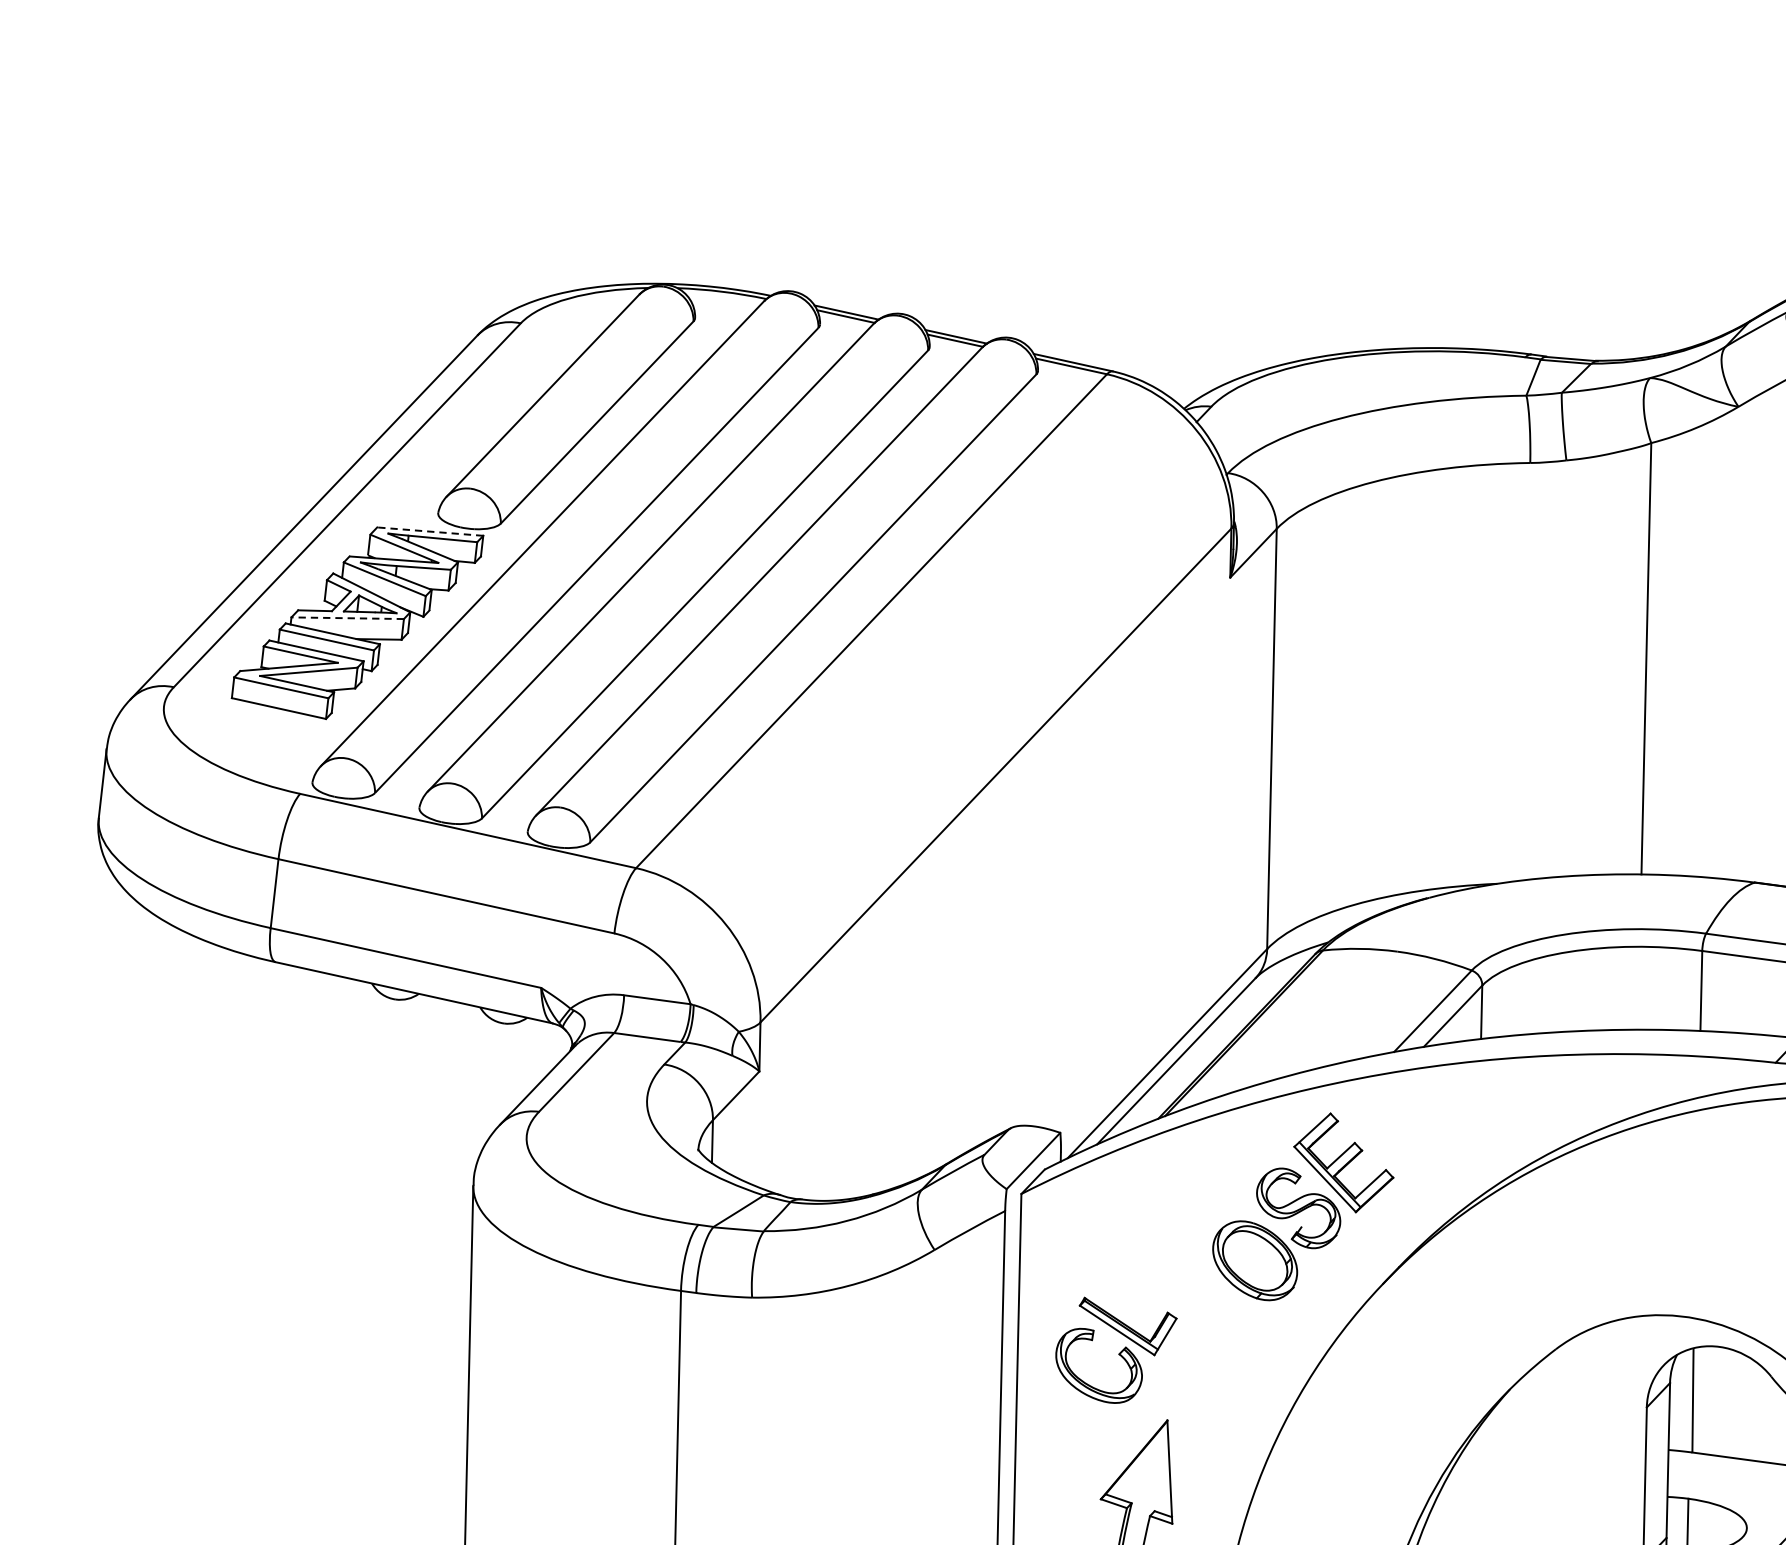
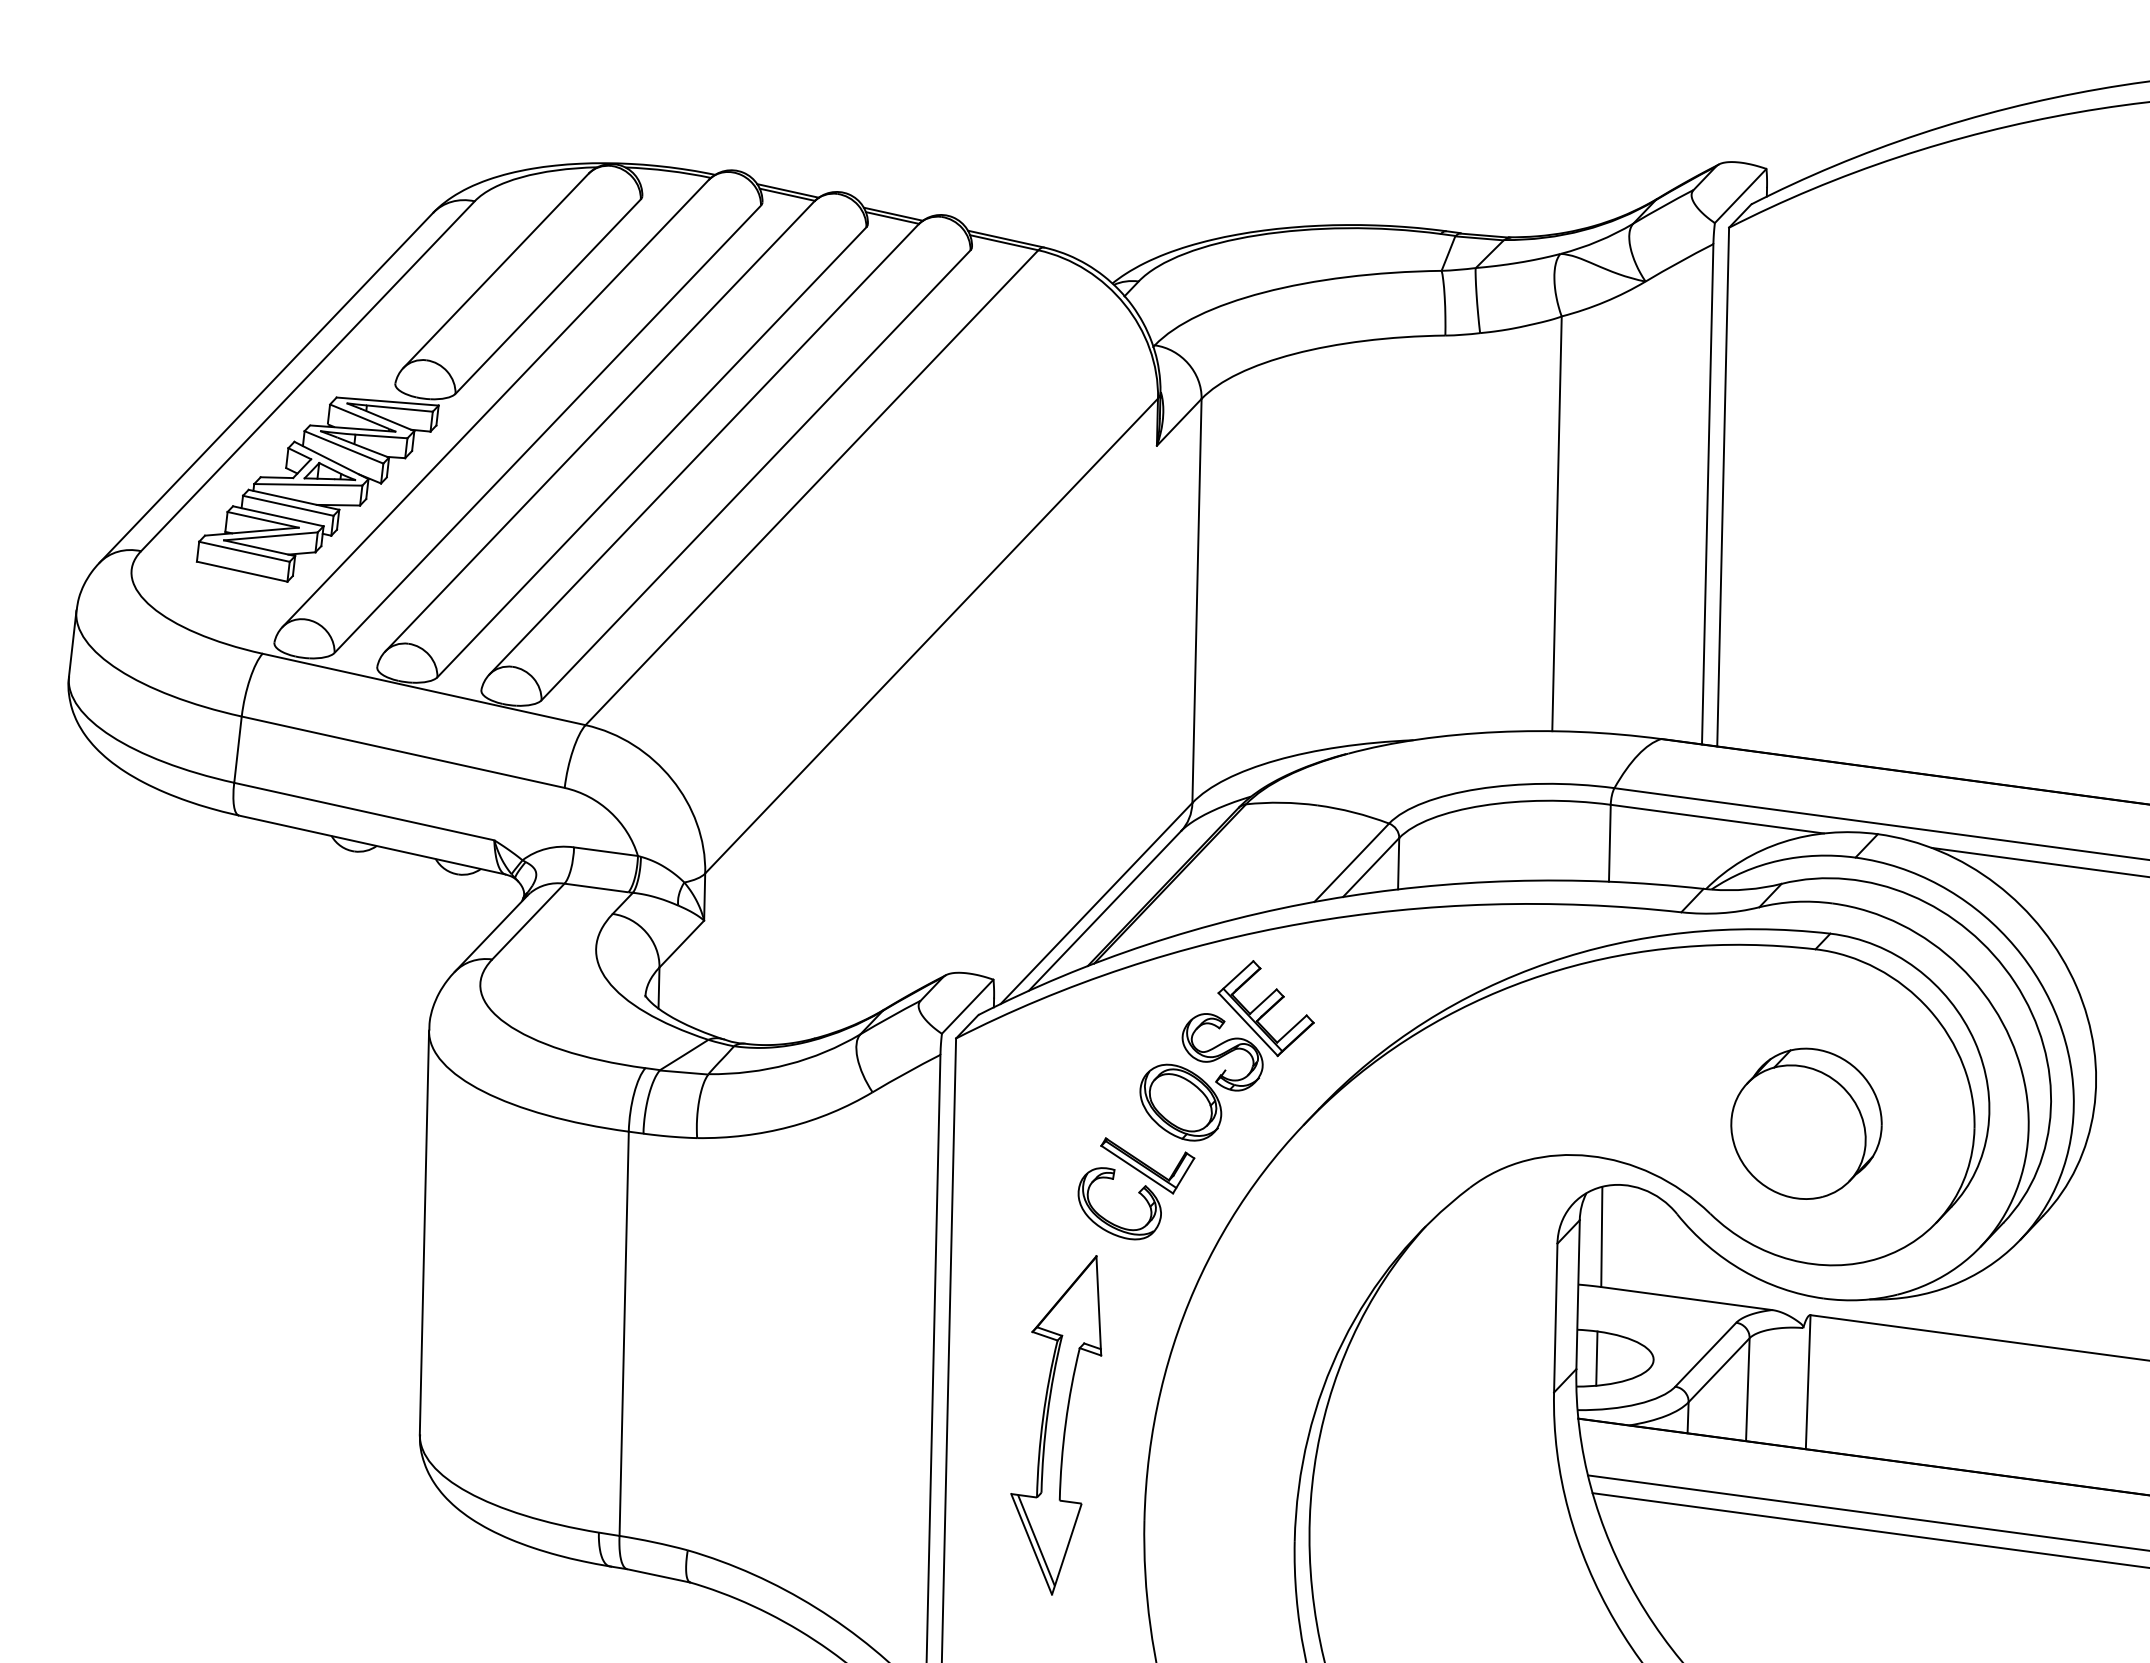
line: (430, 531) -> (387, 401), dashed -> solid
line: (346, 617) -> (307, 484), dashed -> solid
part: (1116, 1350) -> (1136, 1188), moved

